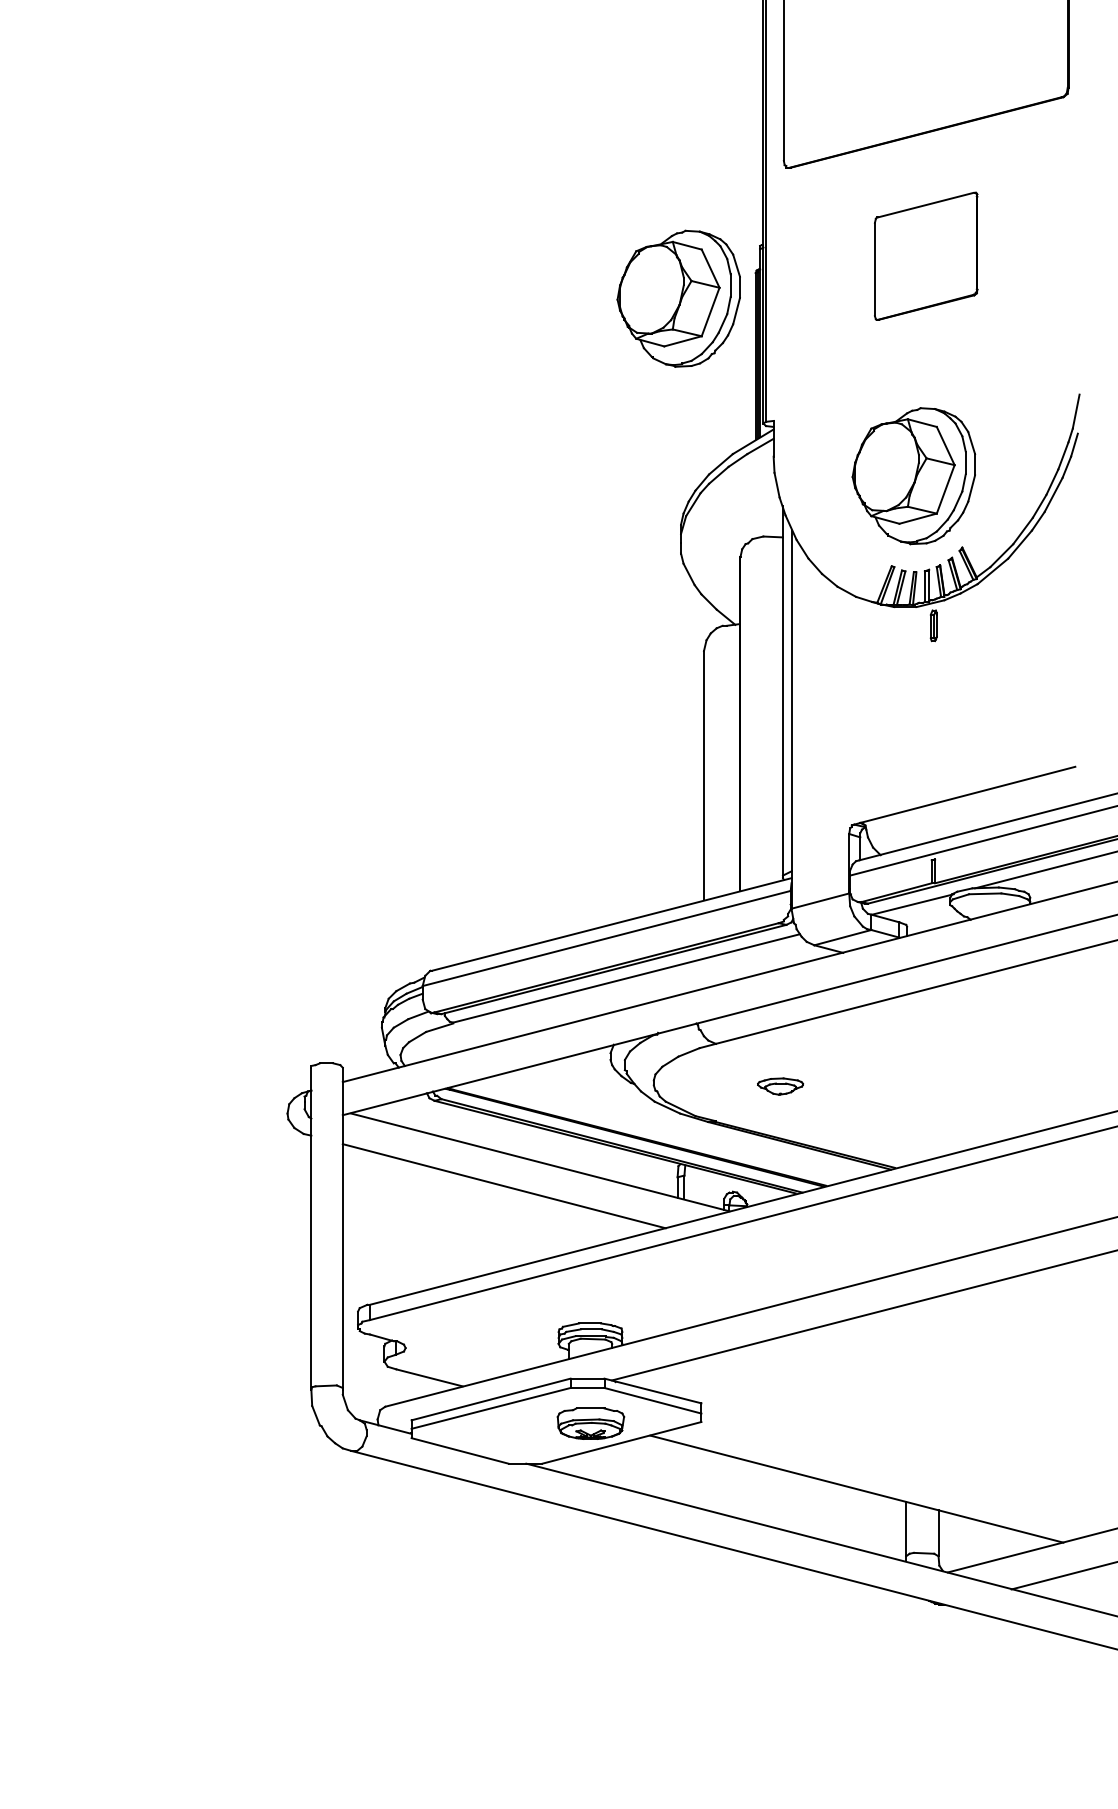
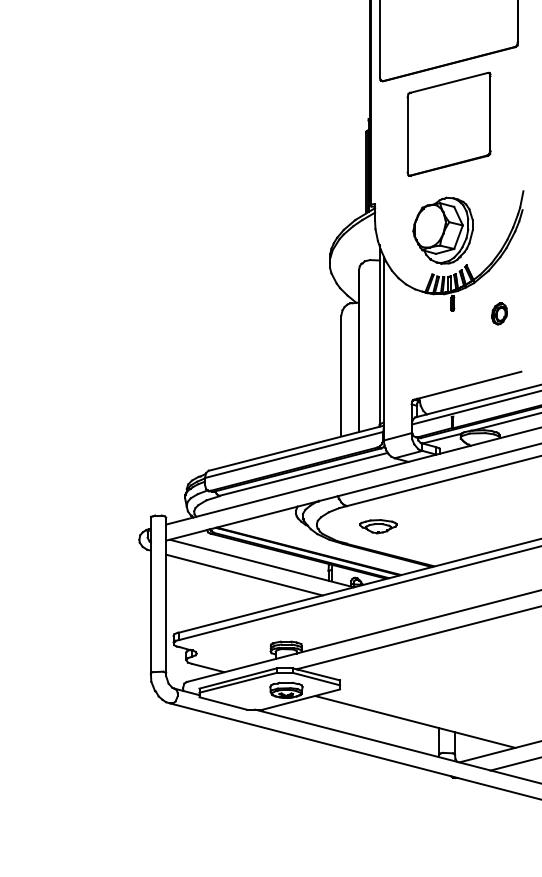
part: (925, 254) -> (448, 123), size x1.67
part: (677, 298) -> (328, 144), removed
part: (1030, 646) -> (499, 313), added
part: (780, 1085) -> (378, 526), size x1.67

